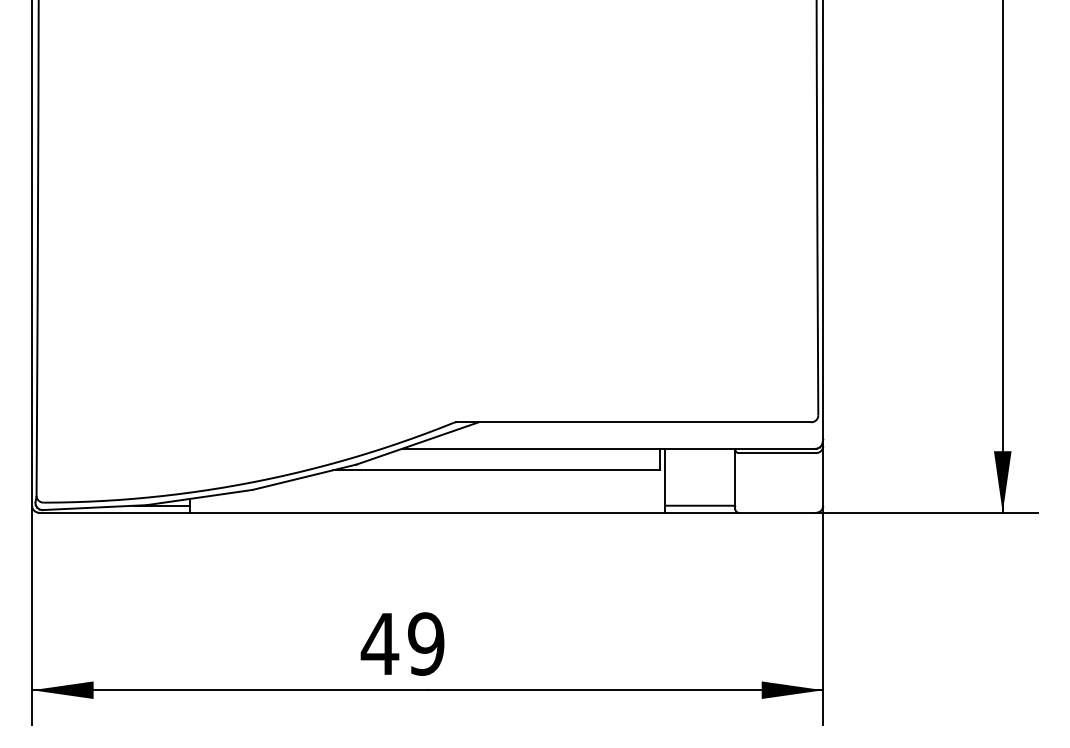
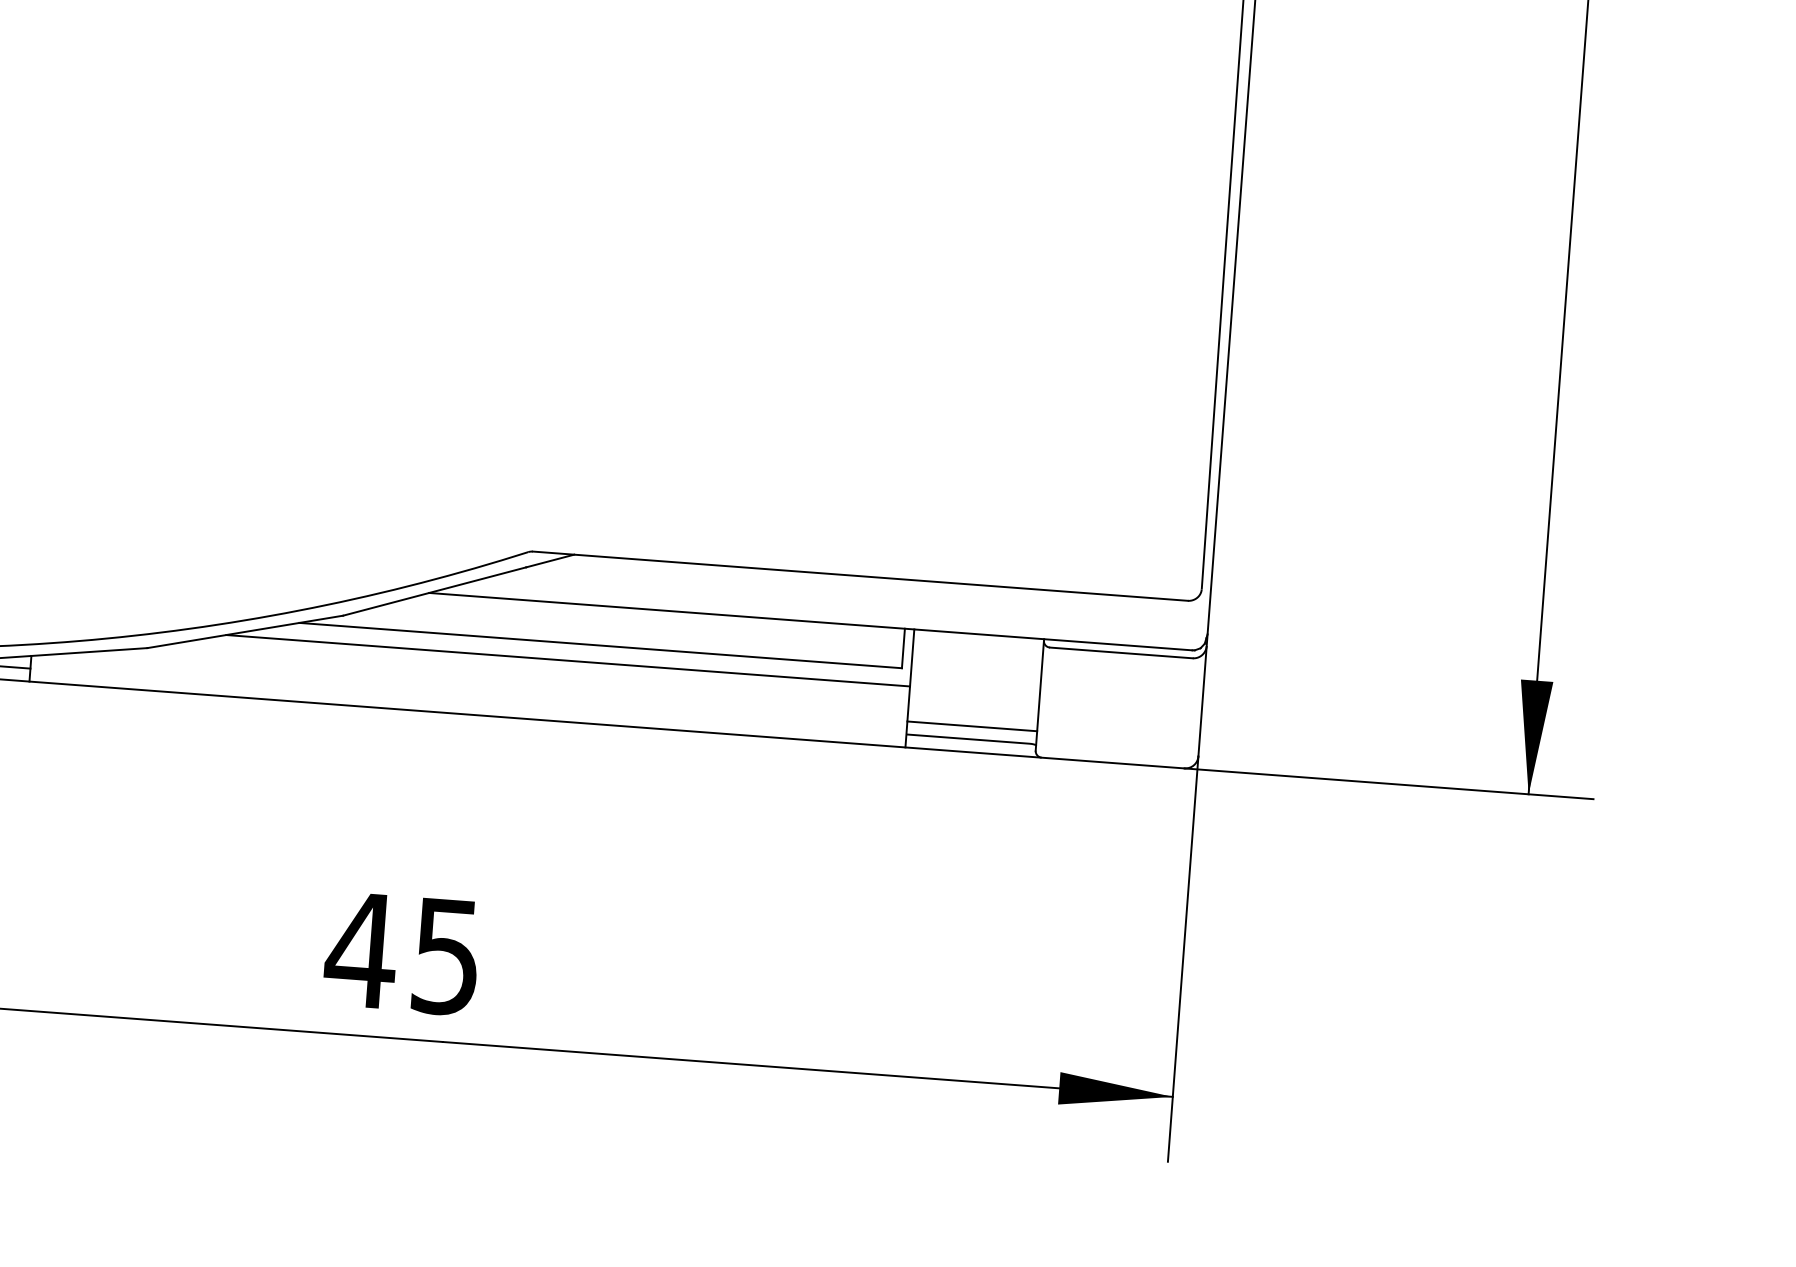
line: (479, 479) -> (567, 660), added
line: (700, 498) -> (972, 726), added
text: (426, 643) -> (447, 955), 49 -> 45

